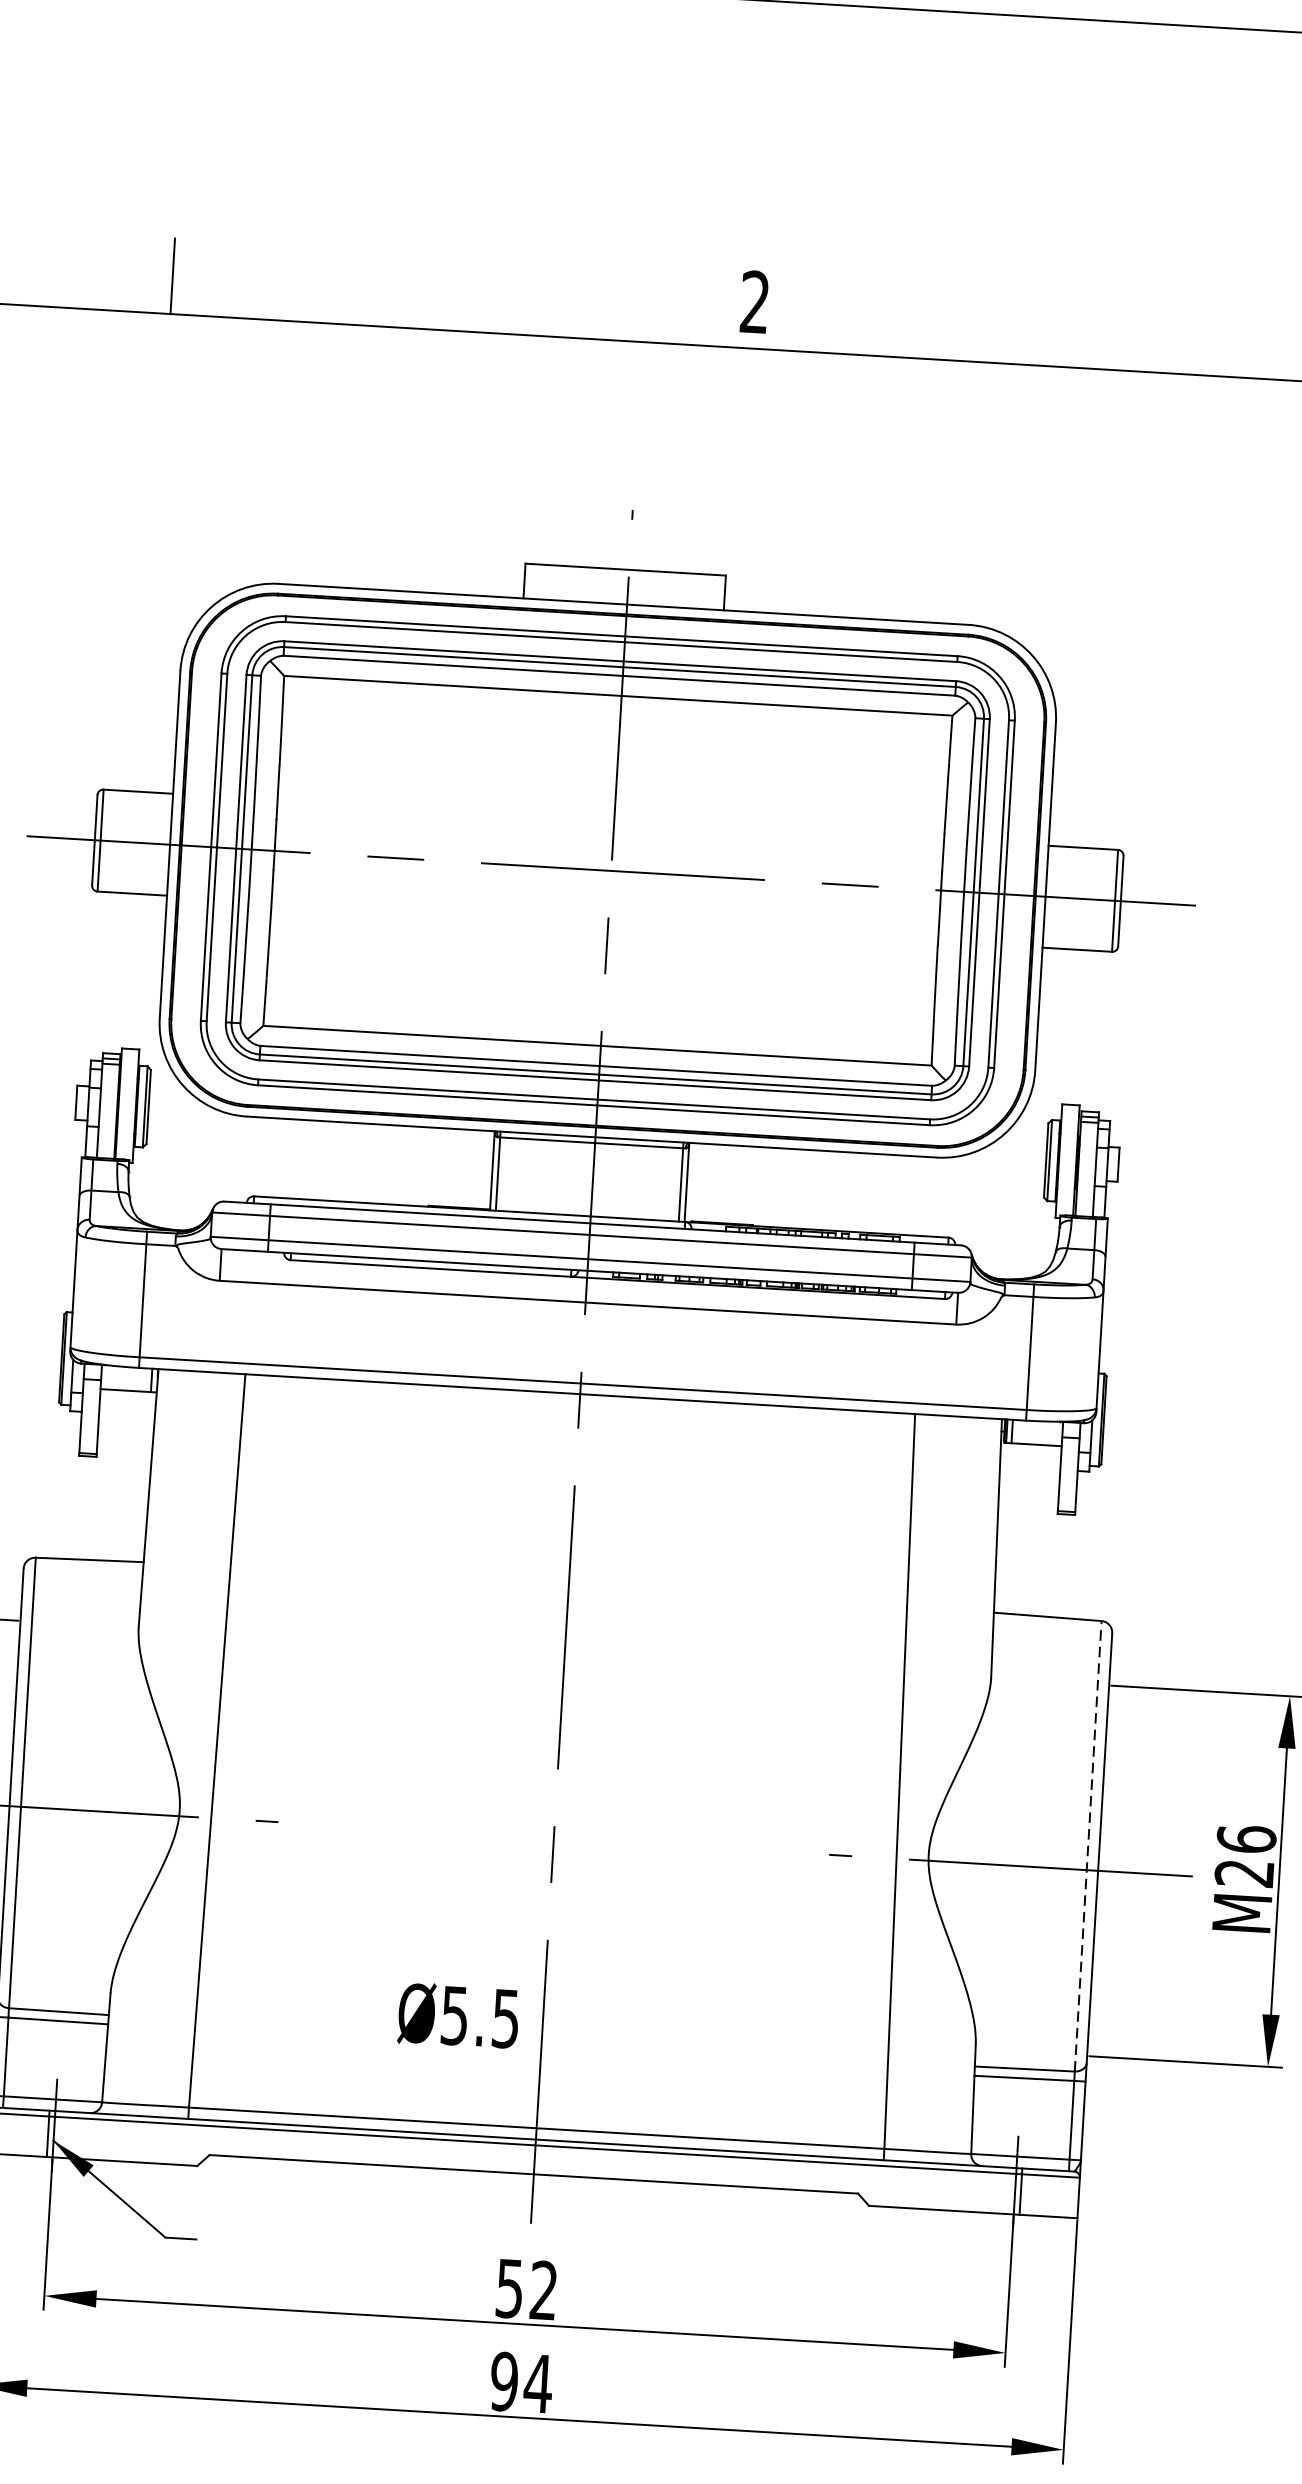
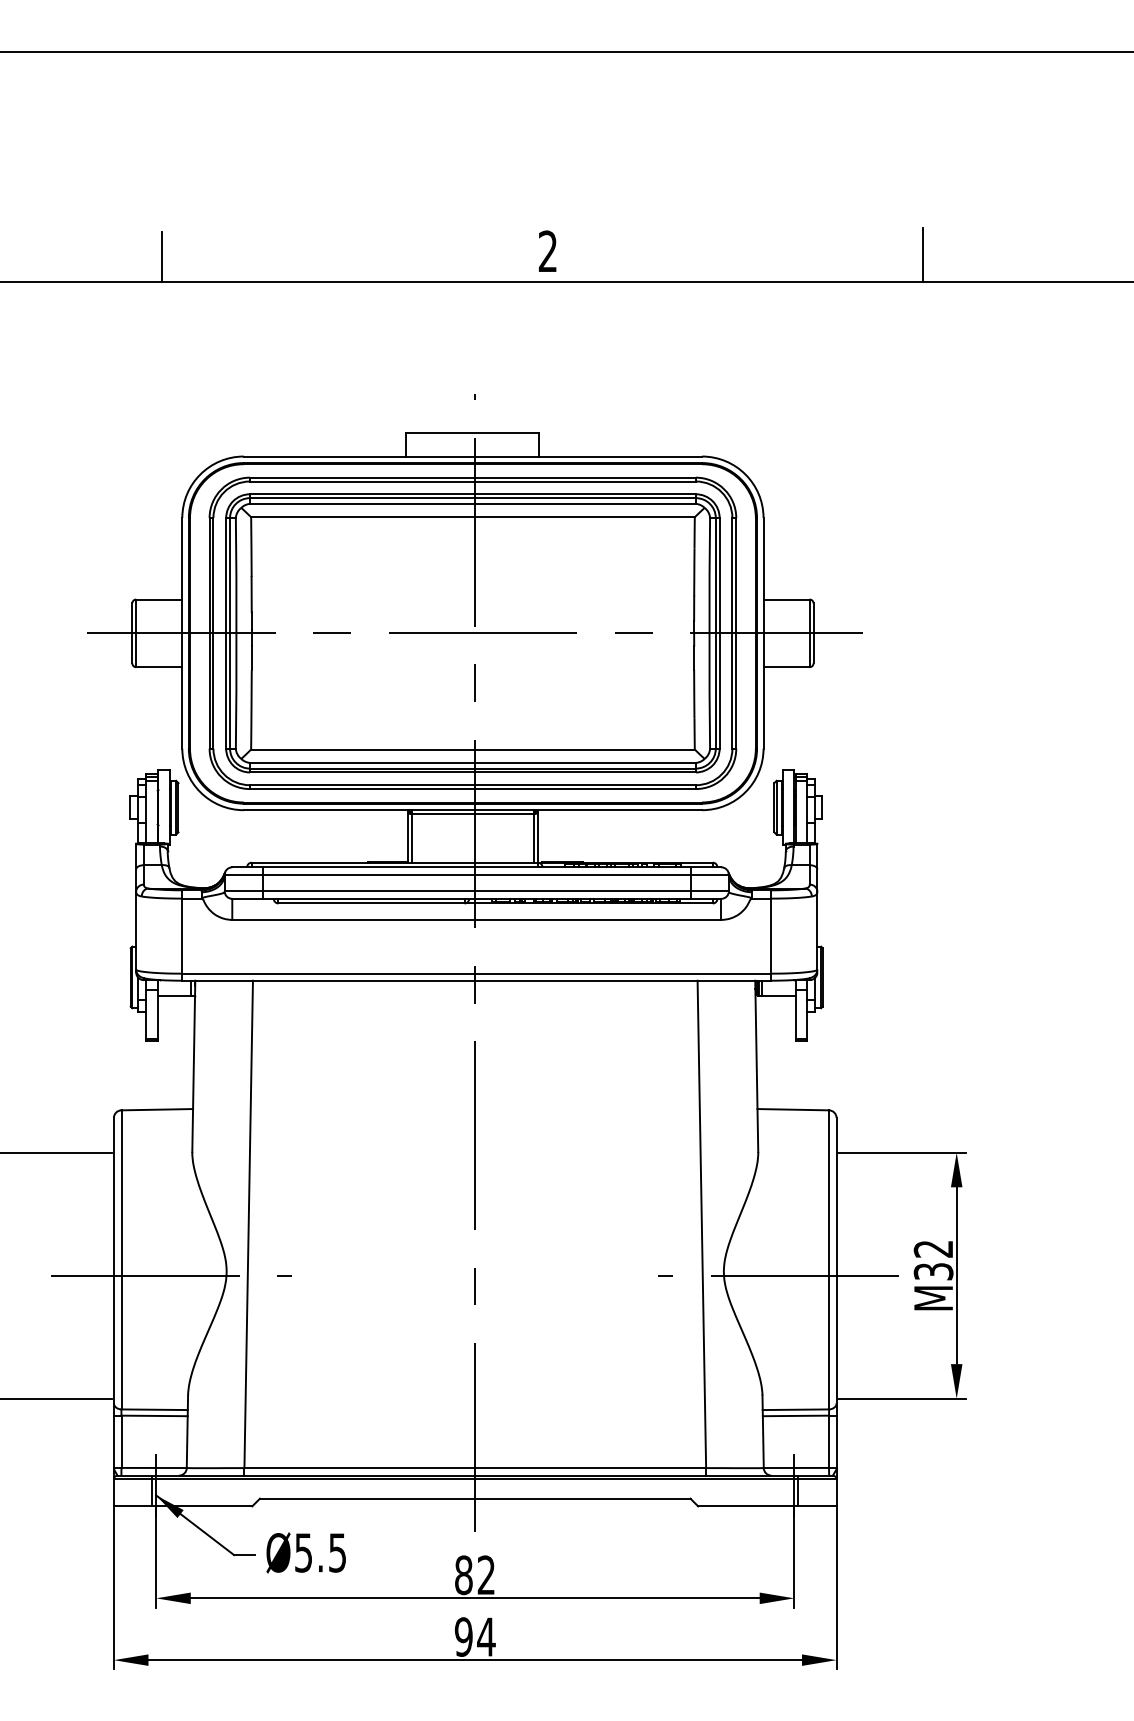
line: (1088, 1845) -> (829, 1259), dashed -> solid
text: (1245, 1856) -> (933, 1260), M26 -> M32
text: (457, 2015) -> (305, 1552), moved
text: (509, 2288) -> (463, 1575), 52 -> 82

